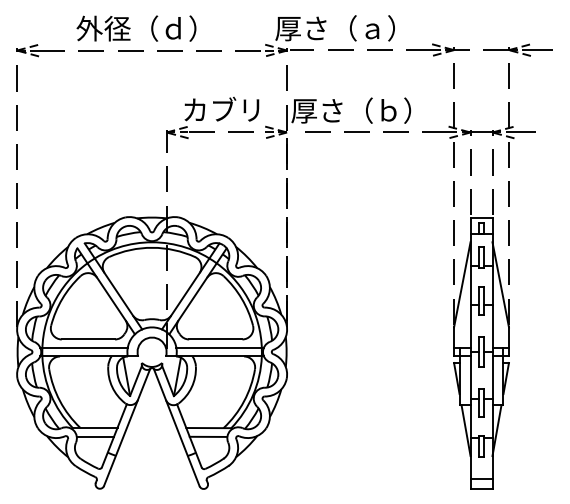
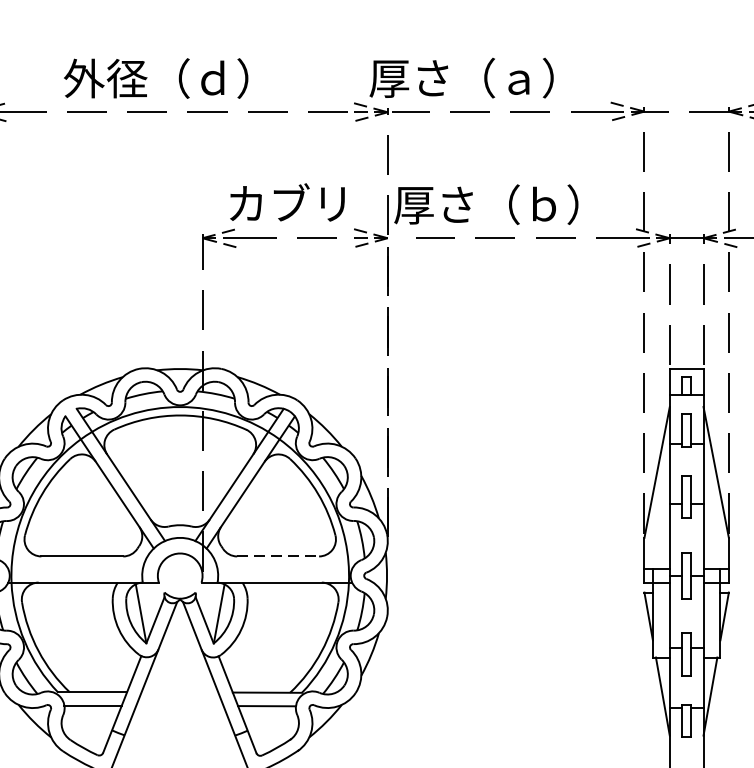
line: (215, 339) -> (277, 556), solid -> dashed
line: (83, 347) -> (74, 568), removed
line: (219, 347) -> (283, 568), removed

